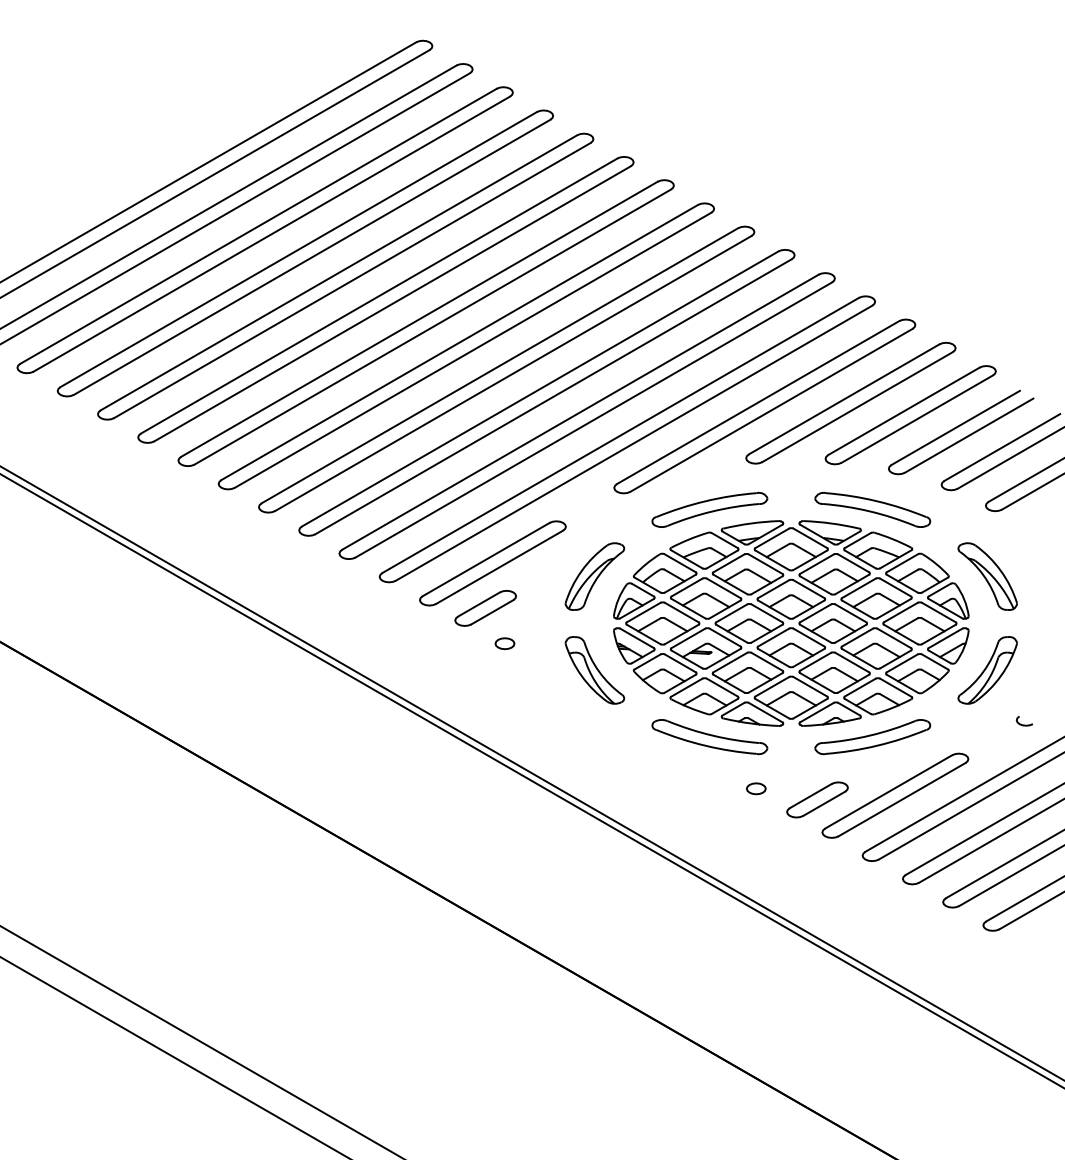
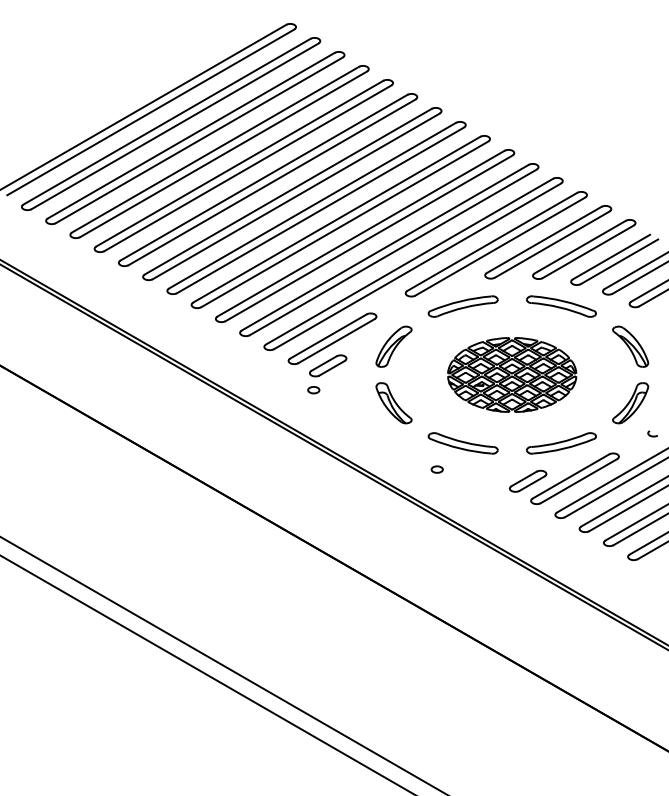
part: (789, 622) -> (511, 374), size x0.6
part: (504, 644) -> (313, 390), moved
part: (755, 788) -> (436, 469), moved

